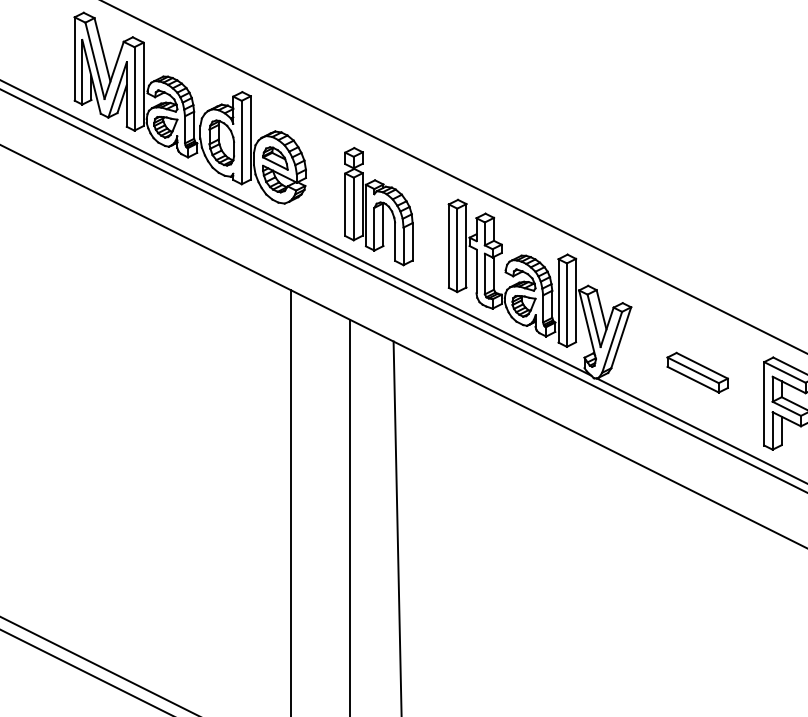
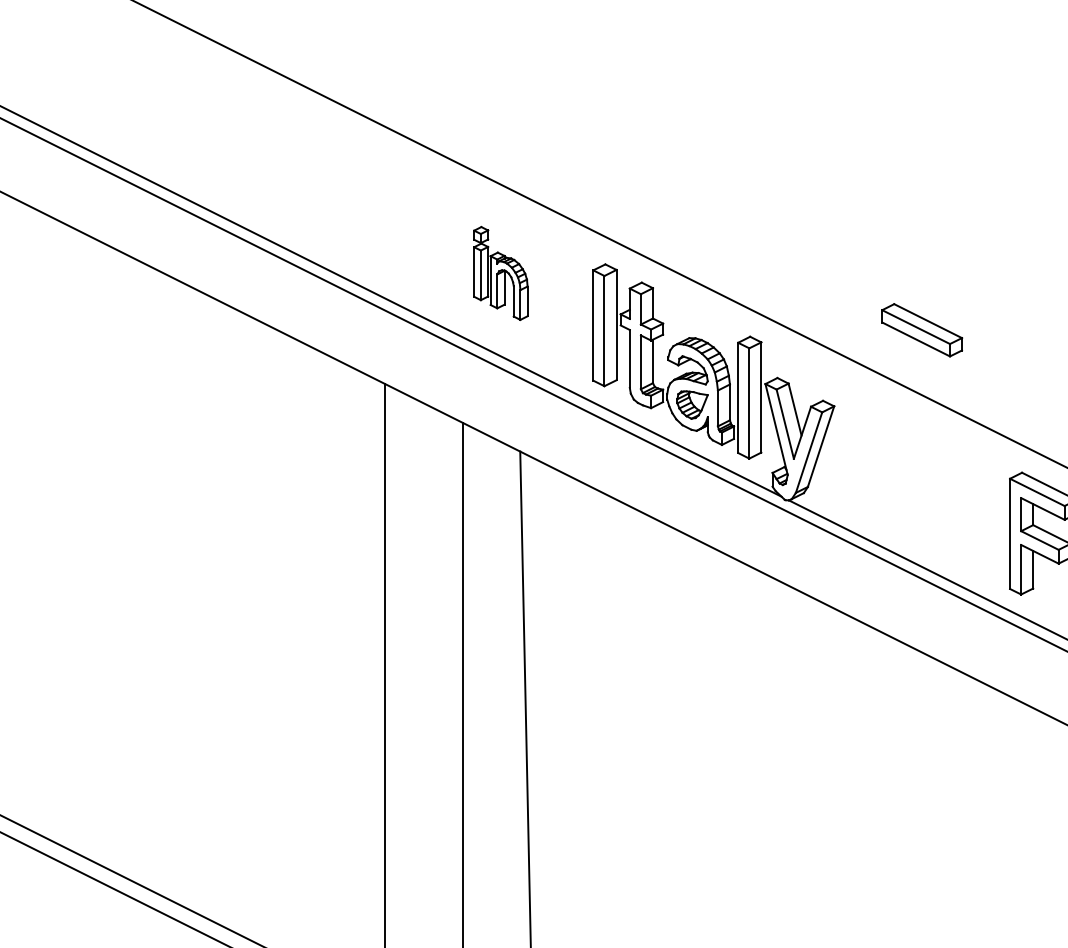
part: (189, 107) -> (250, 142), removed
part: (378, 206) -> (500, 273), size x0.6
part: (697, 372) -> (921, 329), moved

